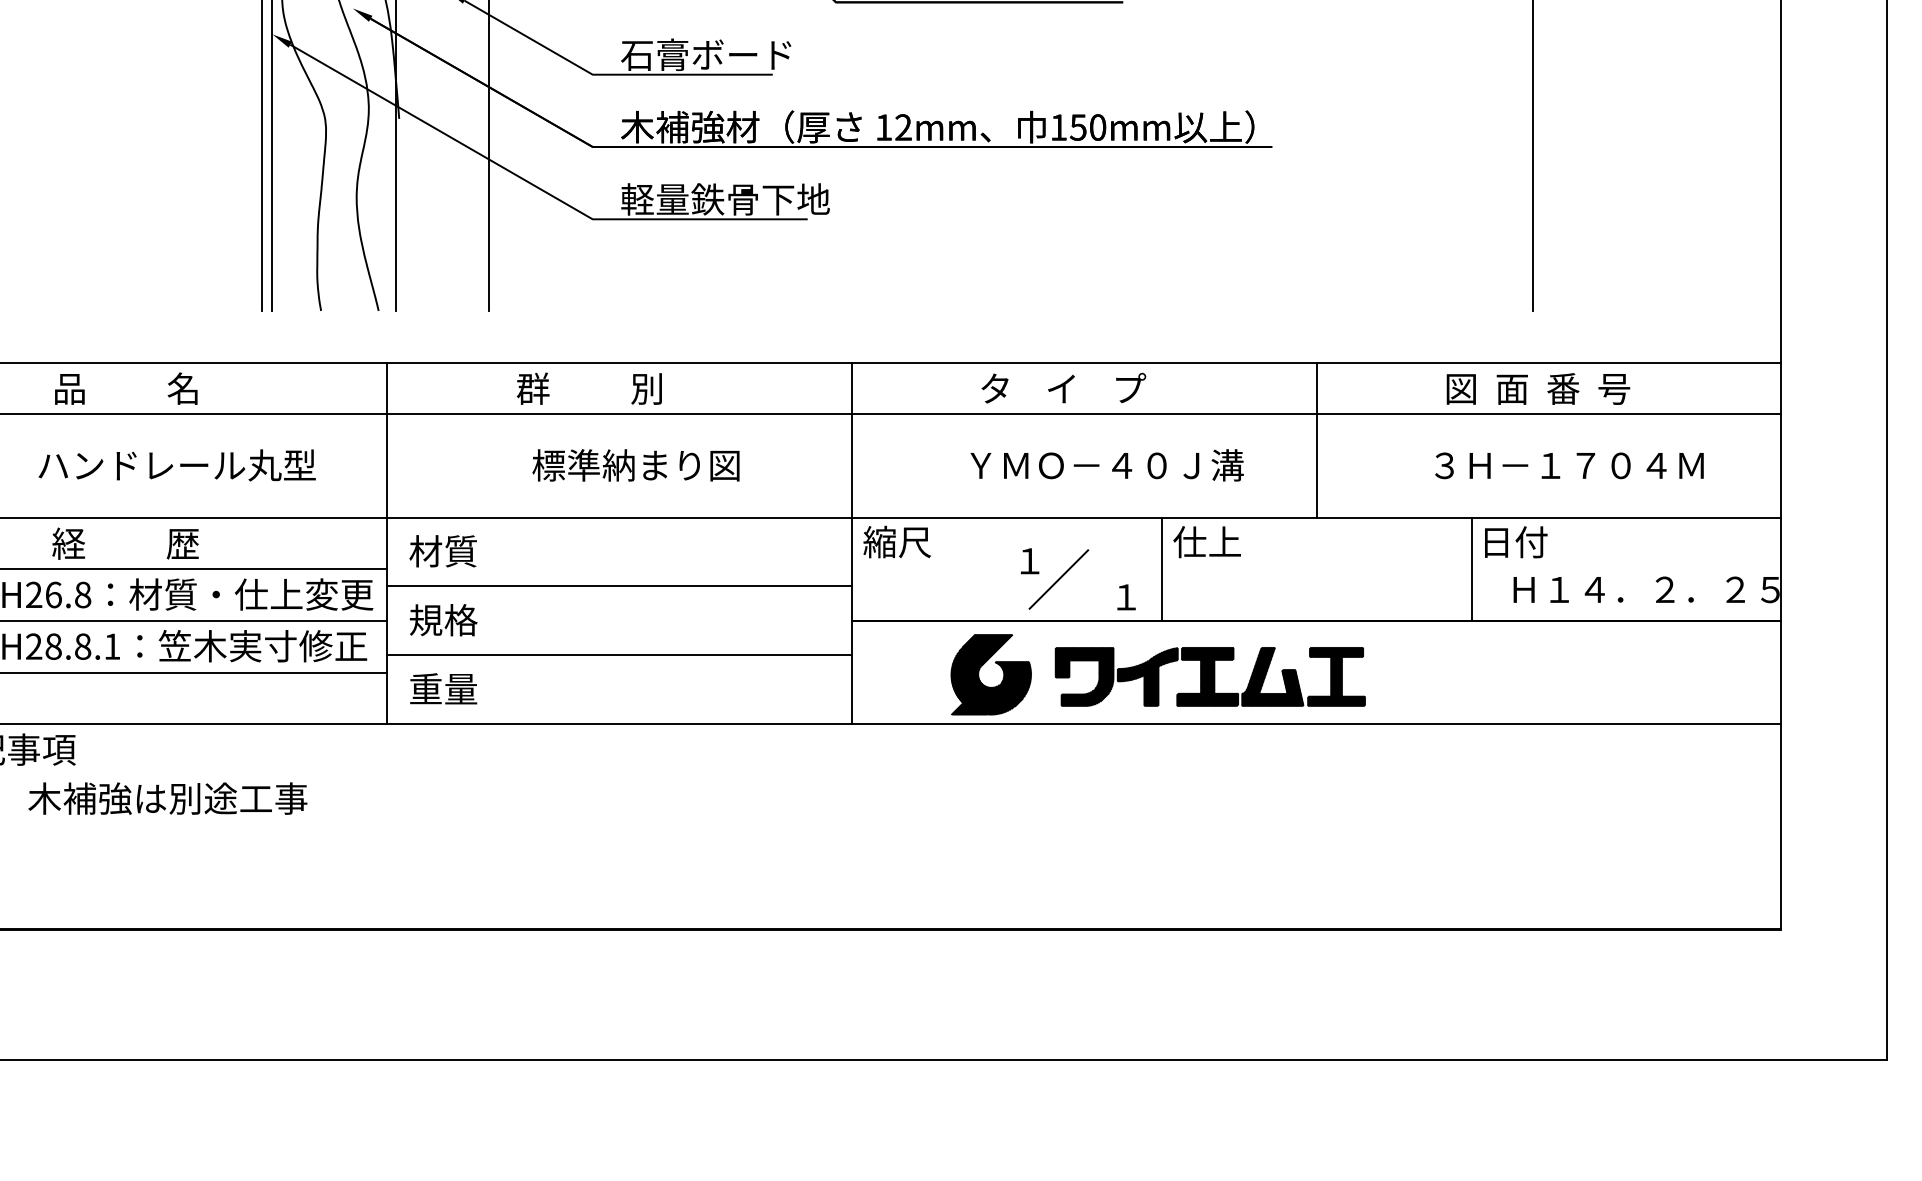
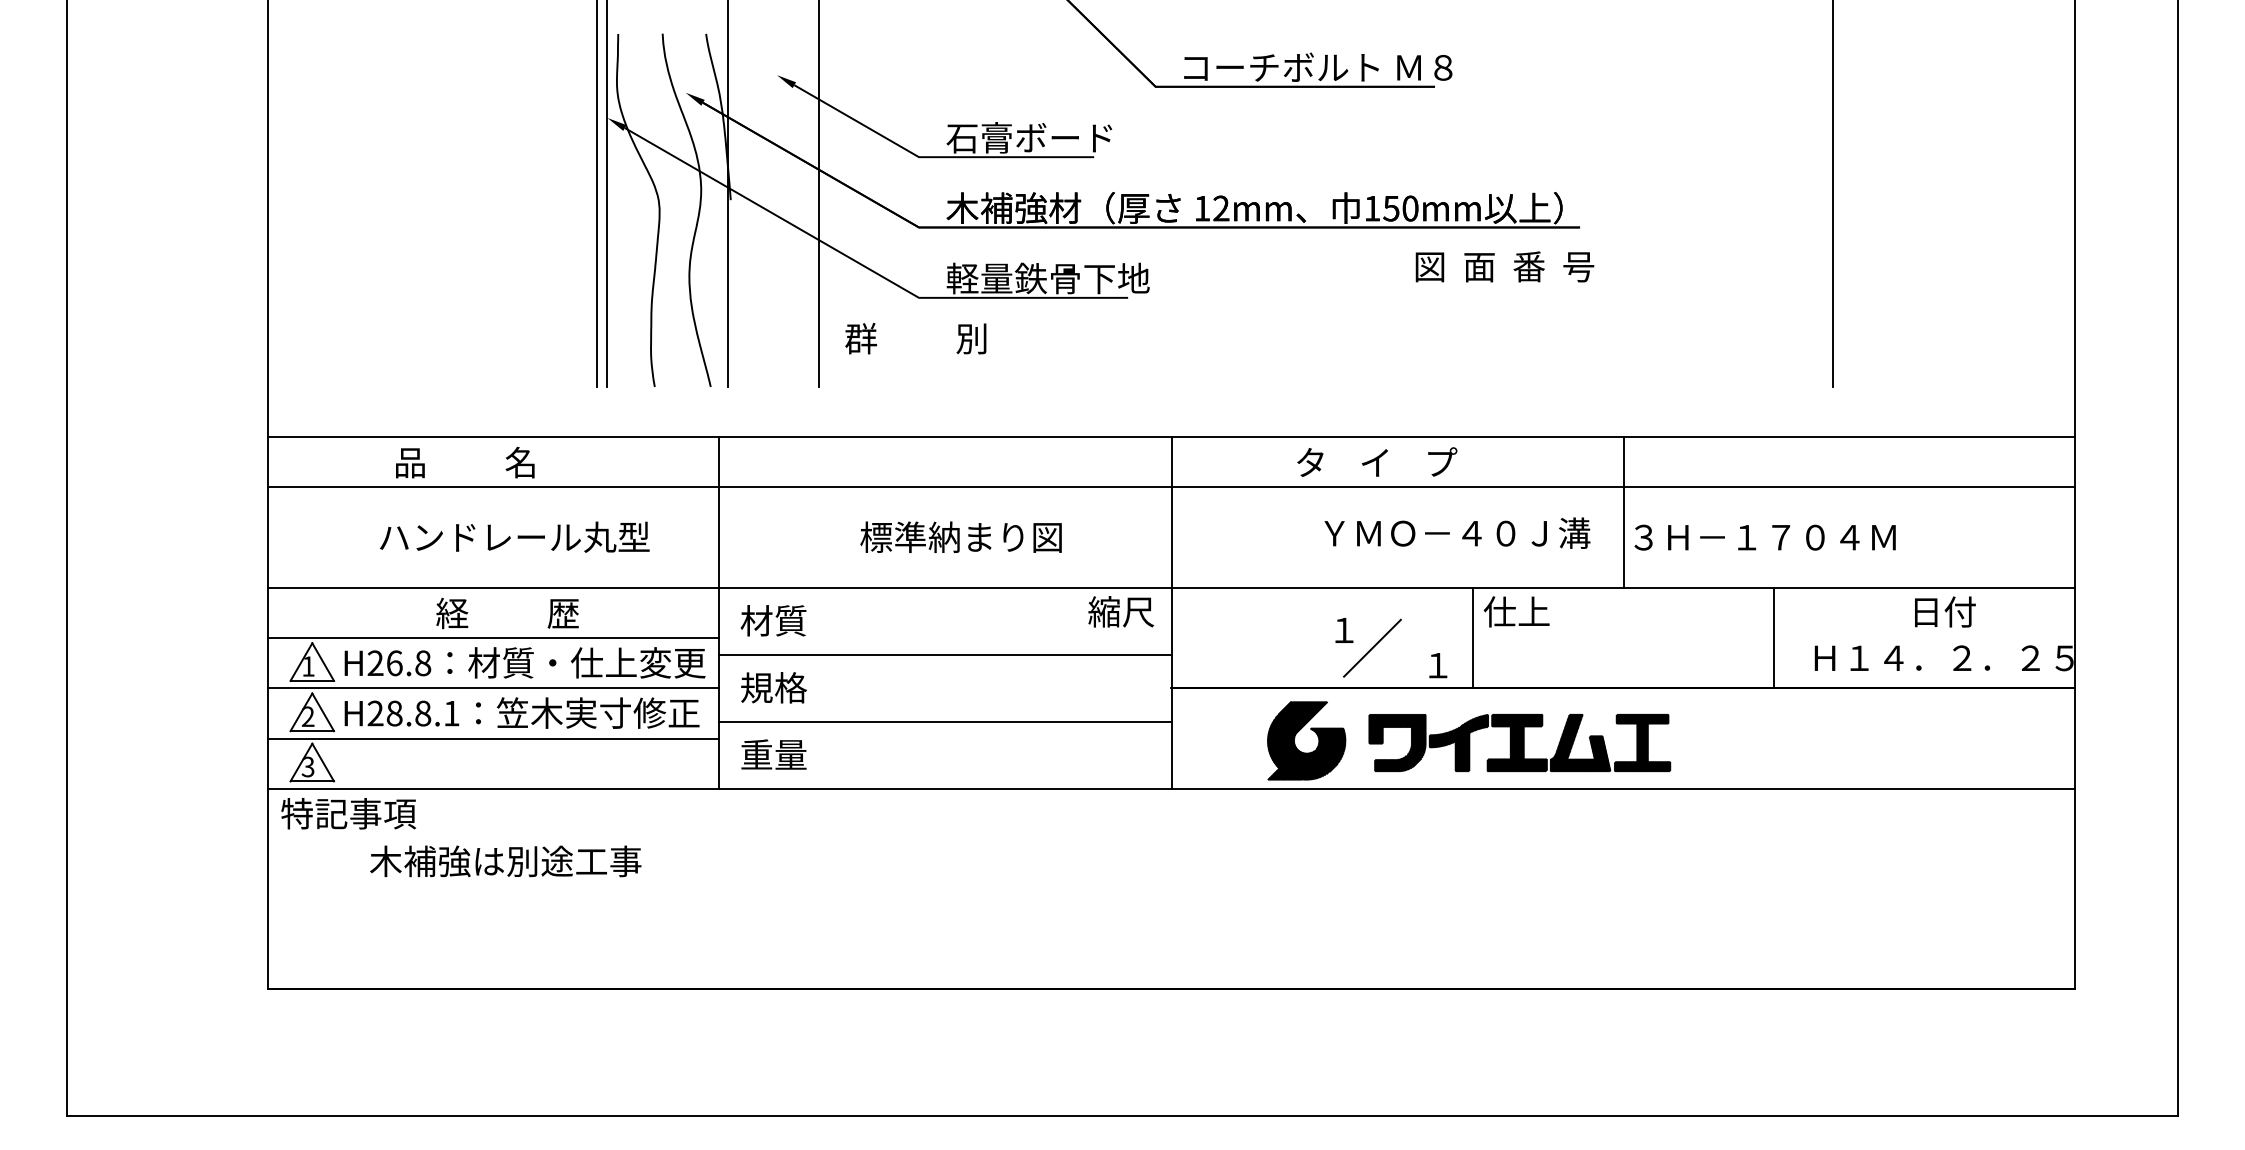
text: (589, 388) -> (915, 338), moved
text: (1537, 388) -> (1504, 266), moved
text: (1107, 464) -> (1457, 532), moved
text: (1568, 465) -> (1764, 537), moved
text: (897, 541) -> (1121, 611), moved
text: (1516, 541) -> (1945, 611), moved
text: (125, 543) -> (507, 613), moved

